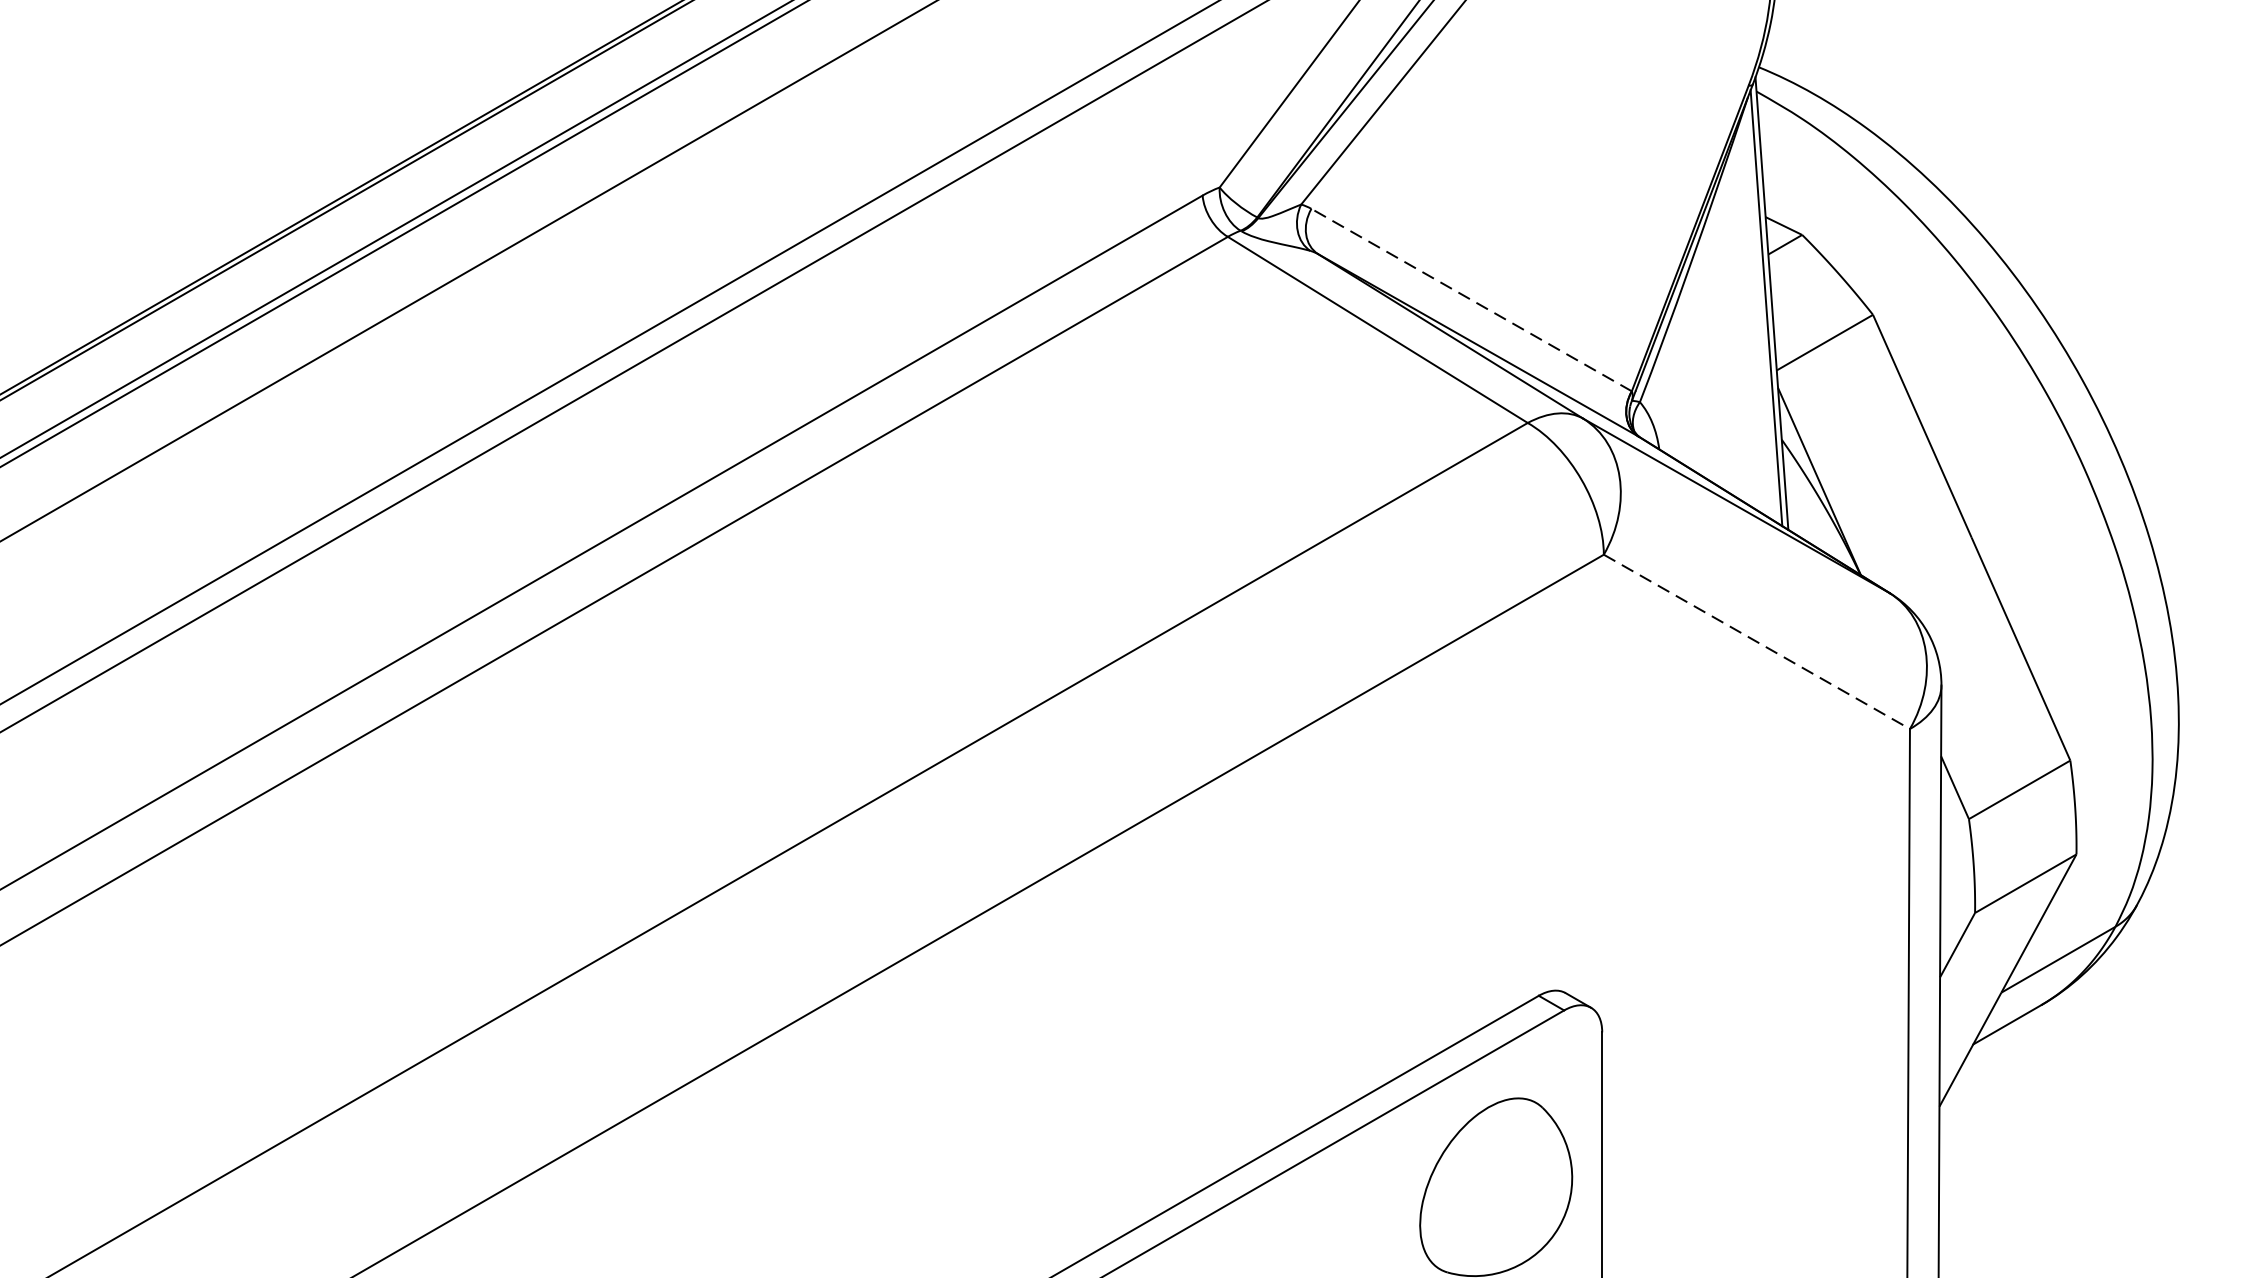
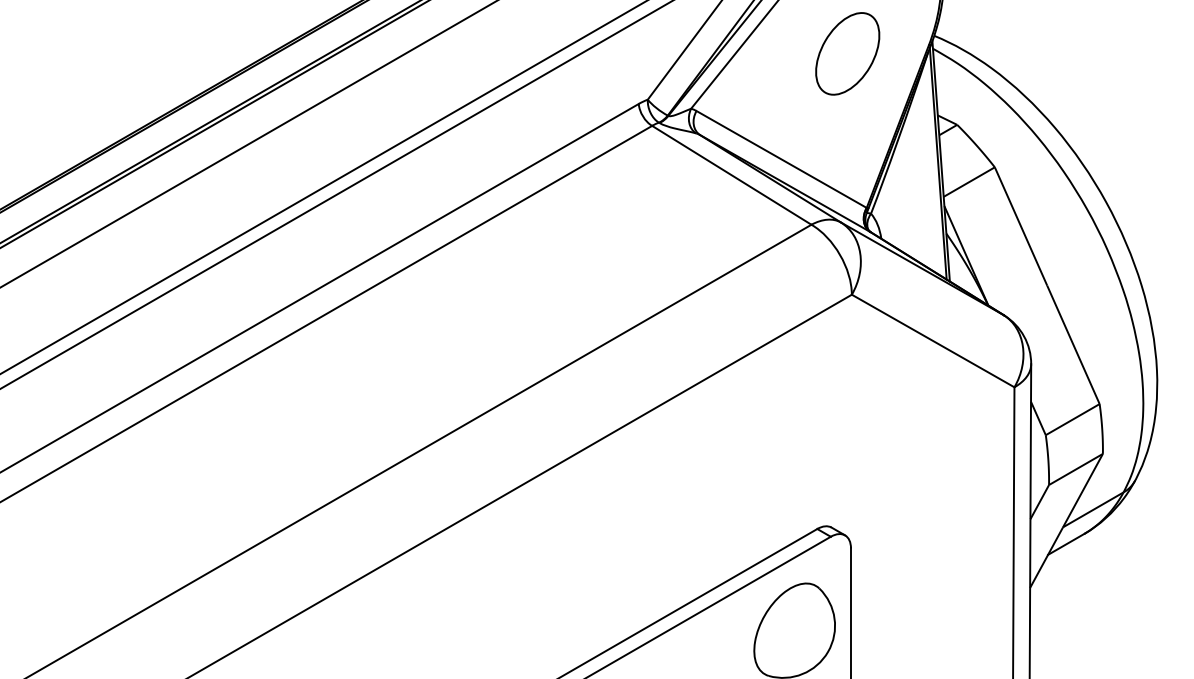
part: (1595, 100) -> (847, 53), added
line: (1471, 300) -> (781, 159), dashed -> solid
line: (1757, 642) -> (933, 341), dashed -> solid

